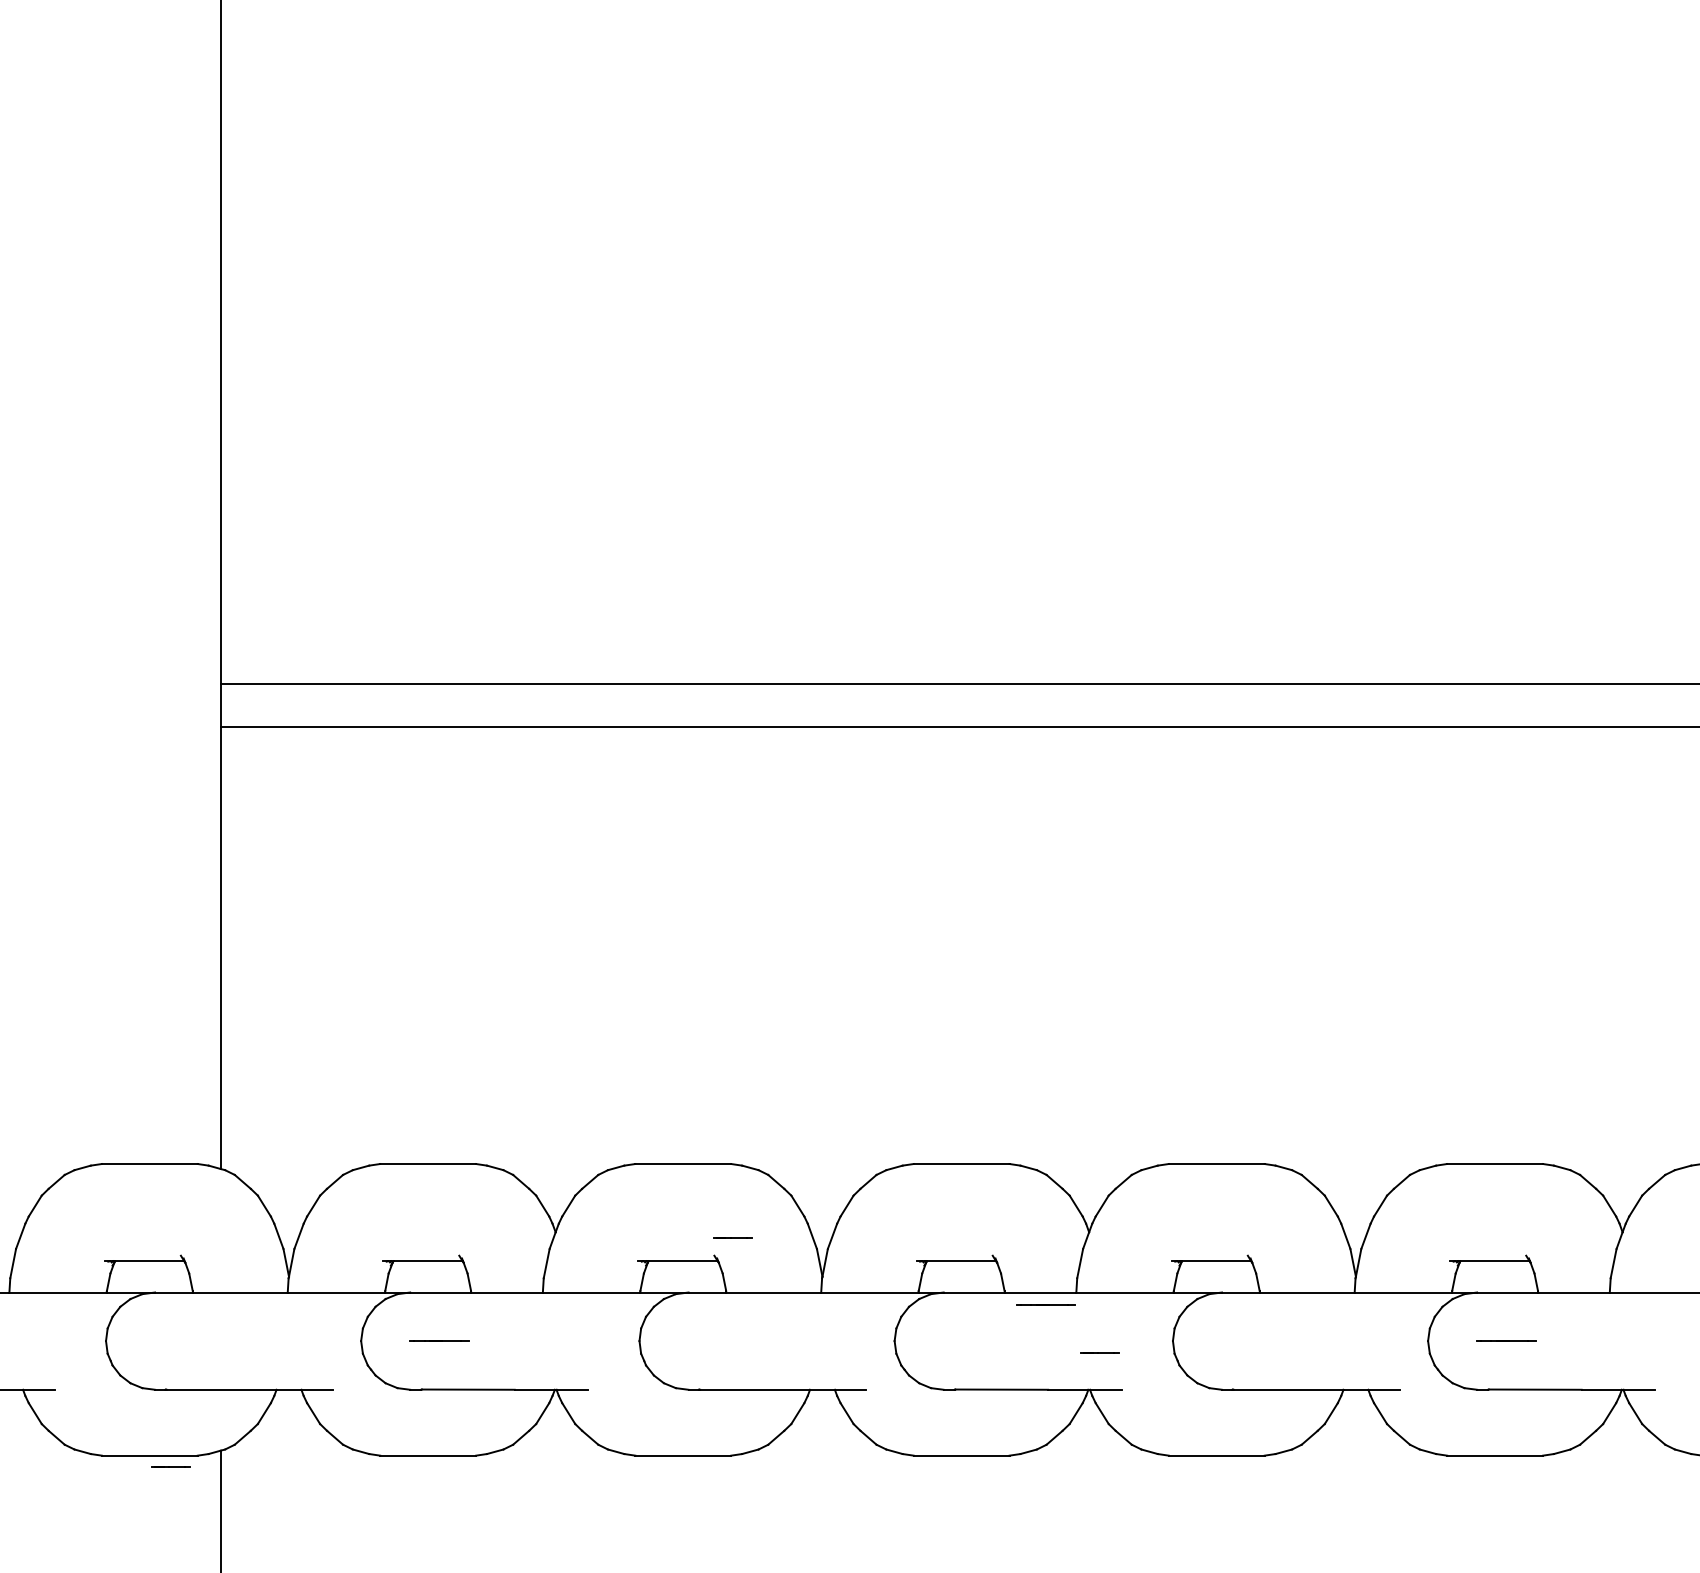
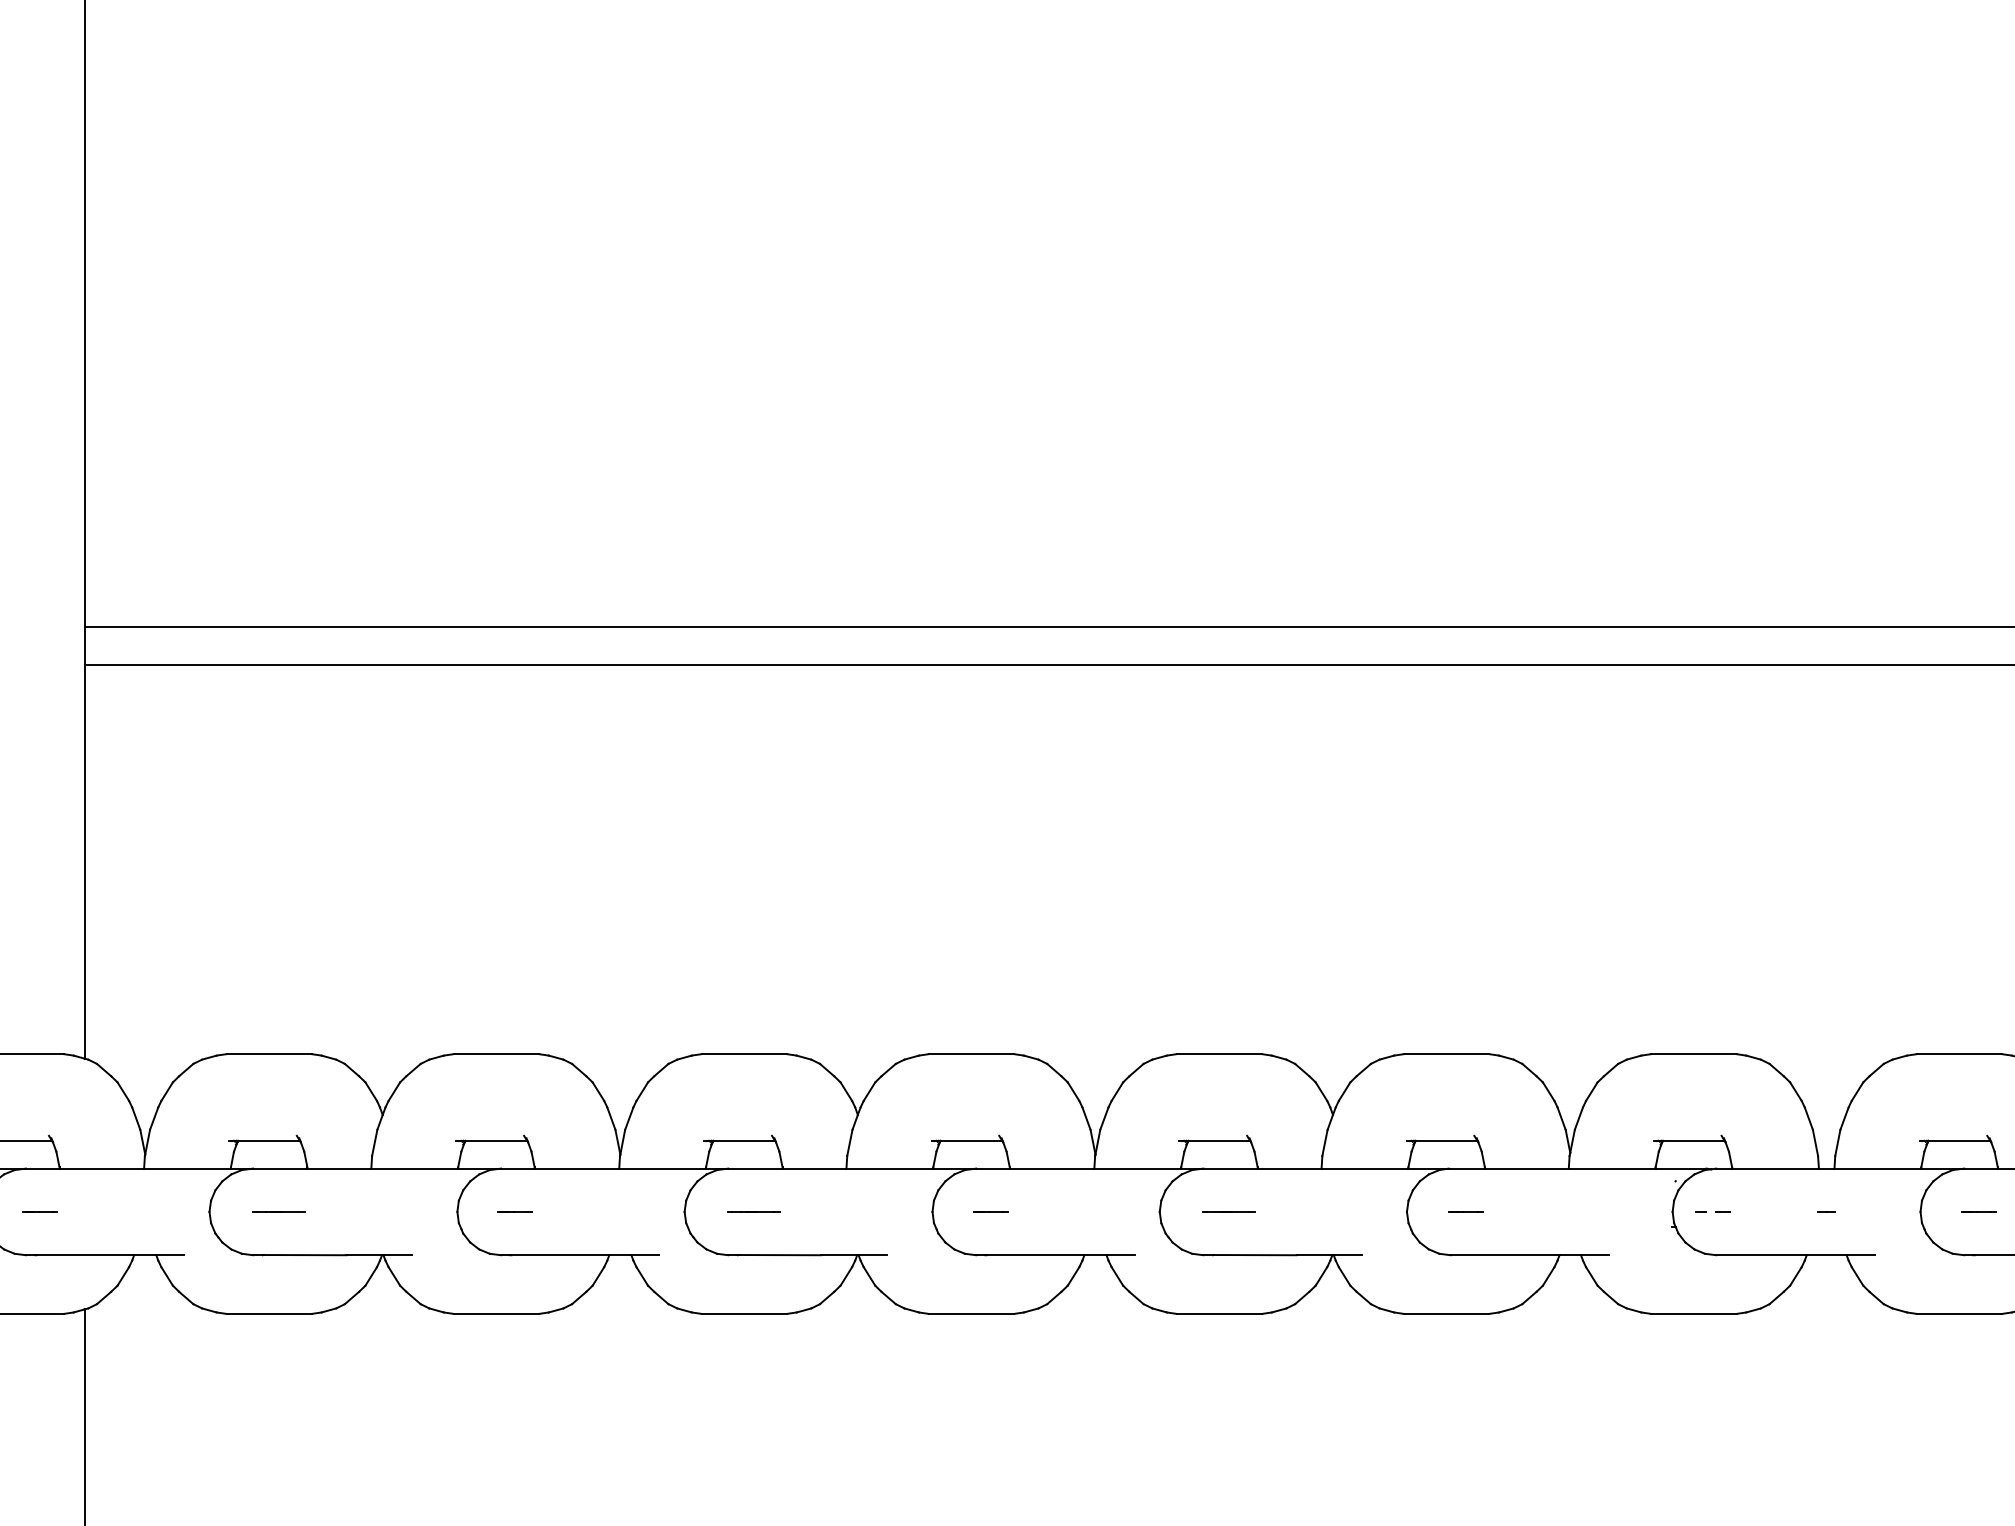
line: (731, 1237) -> (514, 1211), moved
line: (1044, 1304) -> (753, 1211), moved
line: (1099, 1353) -> (990, 1211), moved
line: (170, 1466) -> (39, 1211), moved

